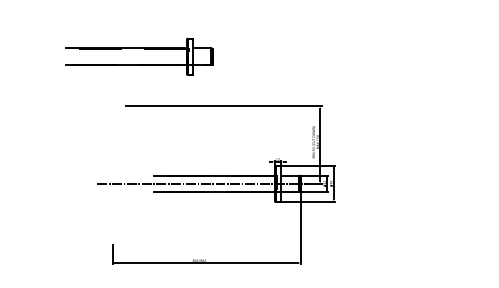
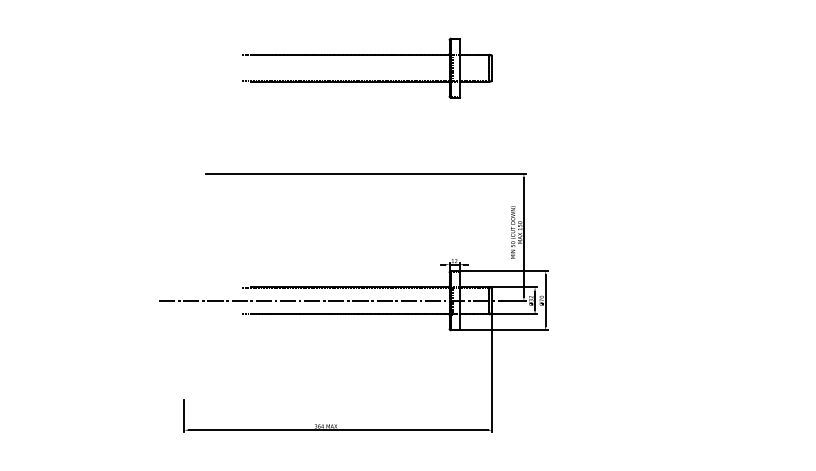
part: (139, 48) -> (372, 54), moved

